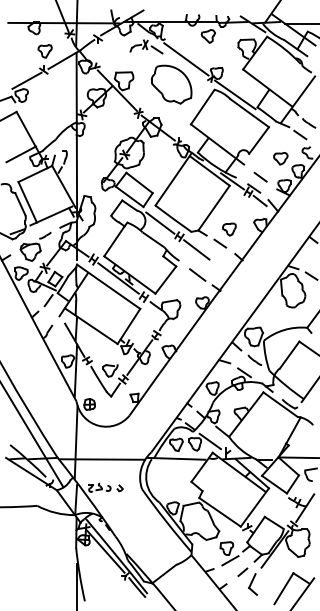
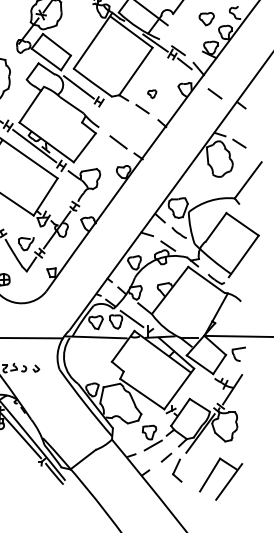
line: (260, 176) -> (214, 93), moved
part: (229, 229) -> (152, 94), size x0.6
line: (196, 249) -> (117, 115), removed

